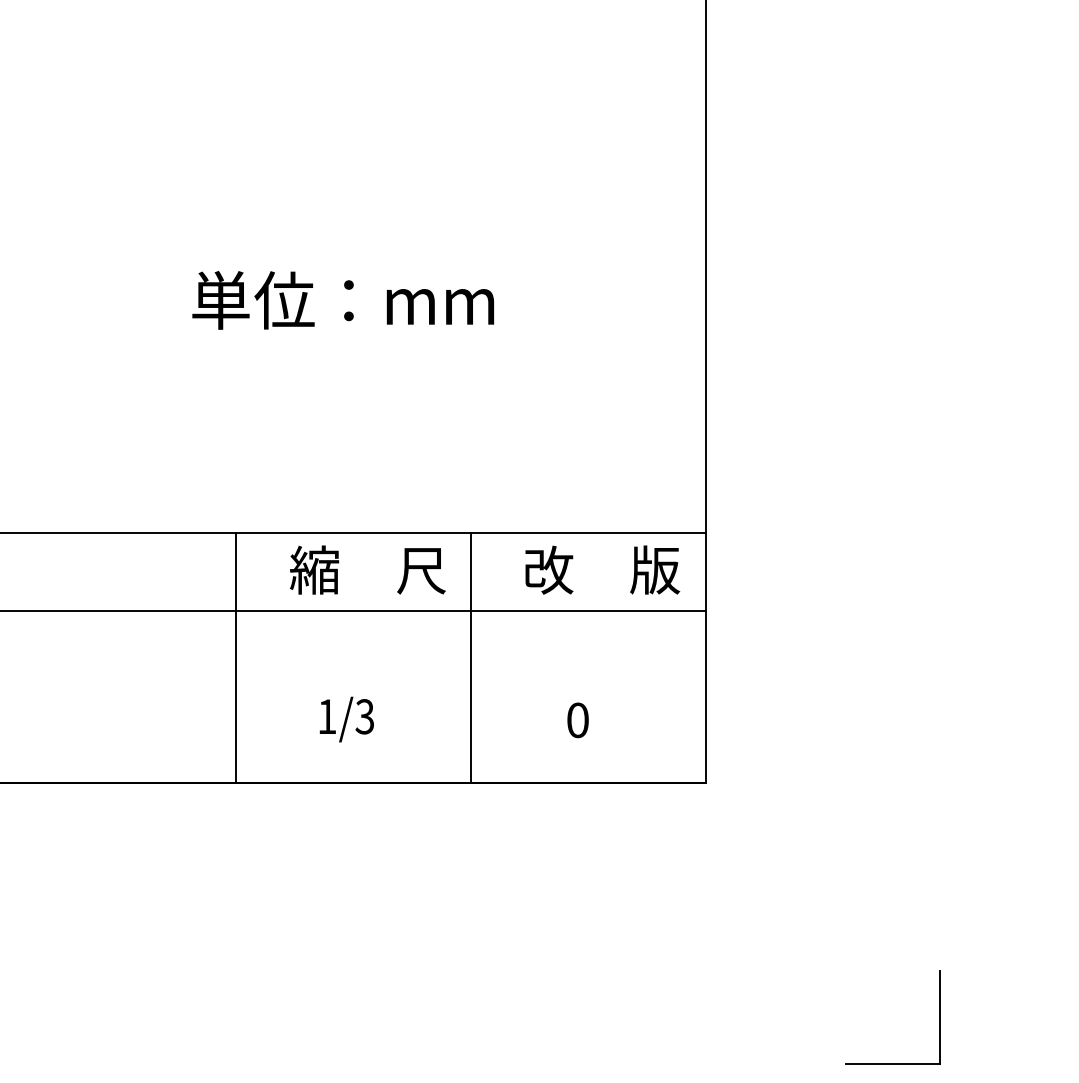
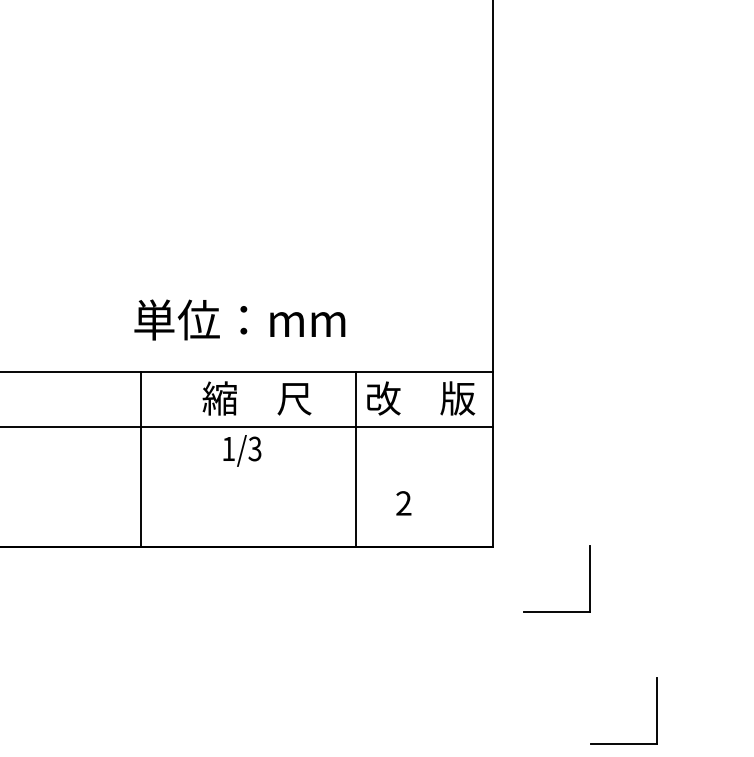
text: (342, 299) -> (239, 319), moved
line: (236, 657) -> (141, 459), moved
line: (471, 657) -> (356, 459), moved
text: (347, 718) -> (242, 450), moved
text: (577, 720) -> (403, 503), 0 -> 2
part: (843, 827) -> (589, 578), added

